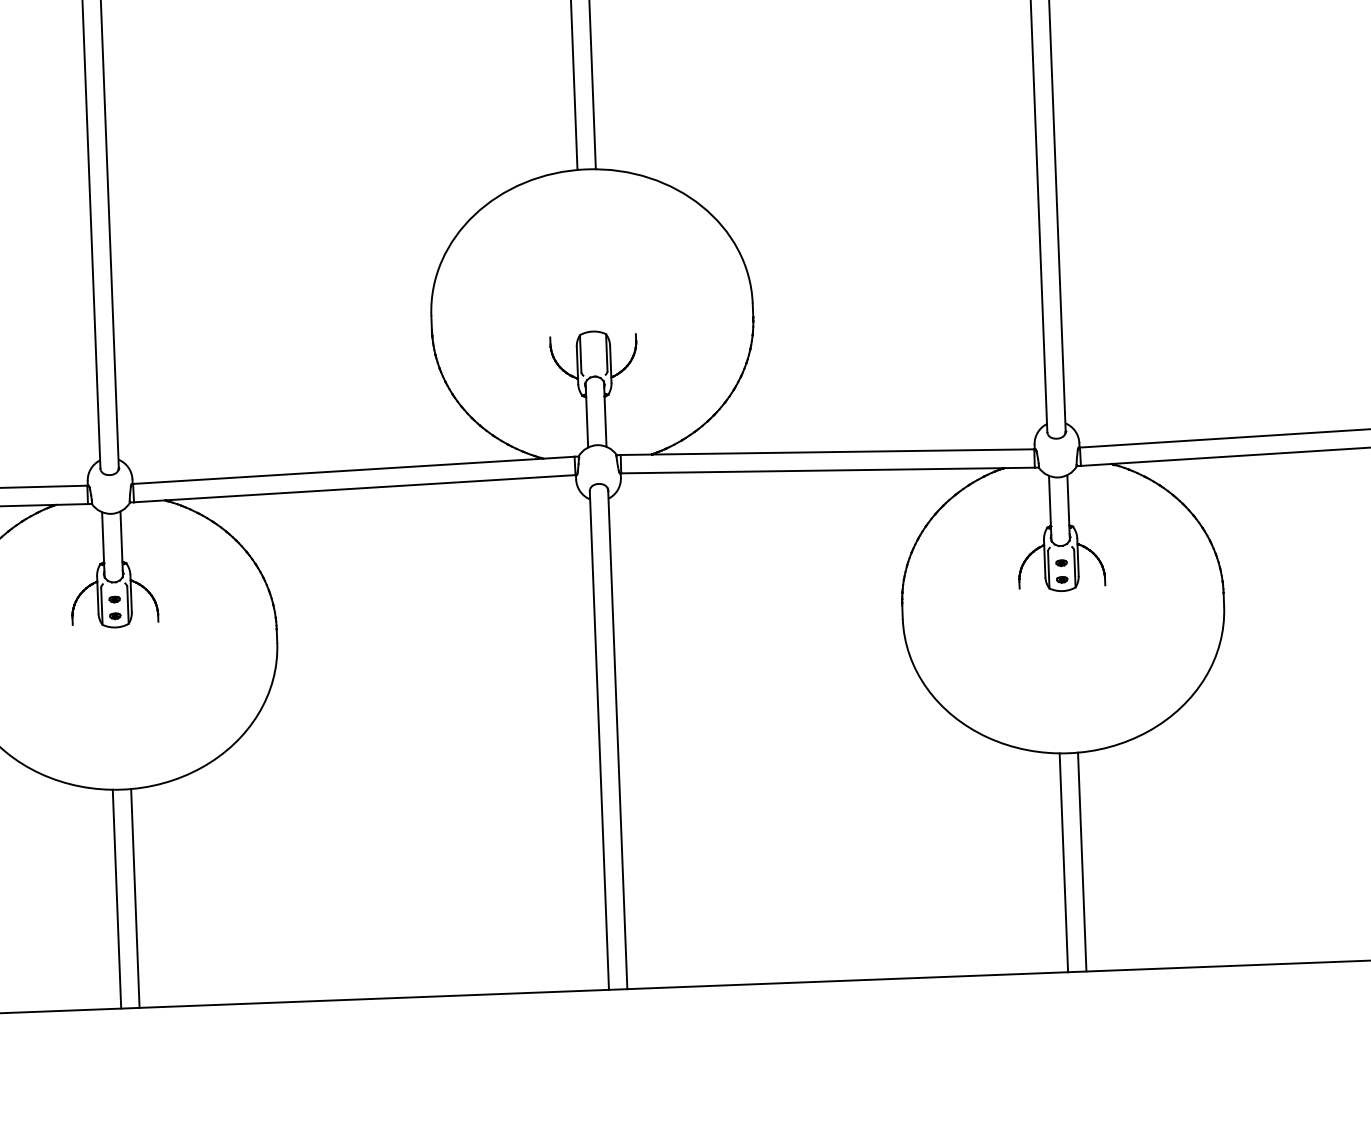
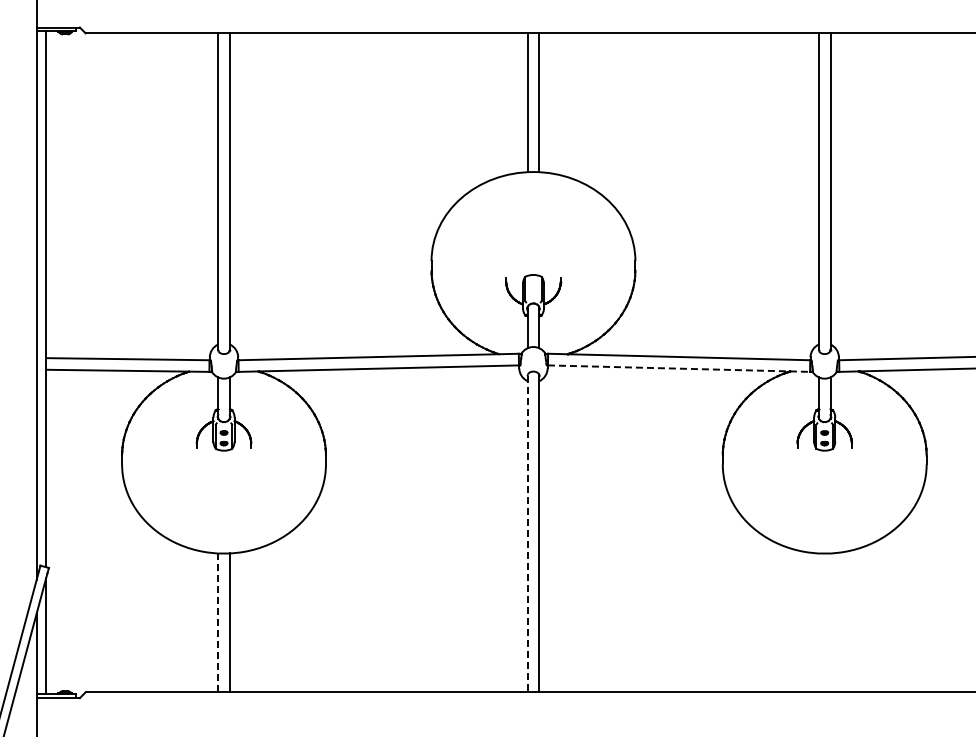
line: (828, 470) -> (679, 368), solid -> dashed
line: (599, 741) -> (527, 534), solid -> dashed
line: (1082, 861) -> (830, 622), removed
line: (1063, 862) -> (818, 622), removed
line: (117, 898) -> (218, 622), solid -> dashed

